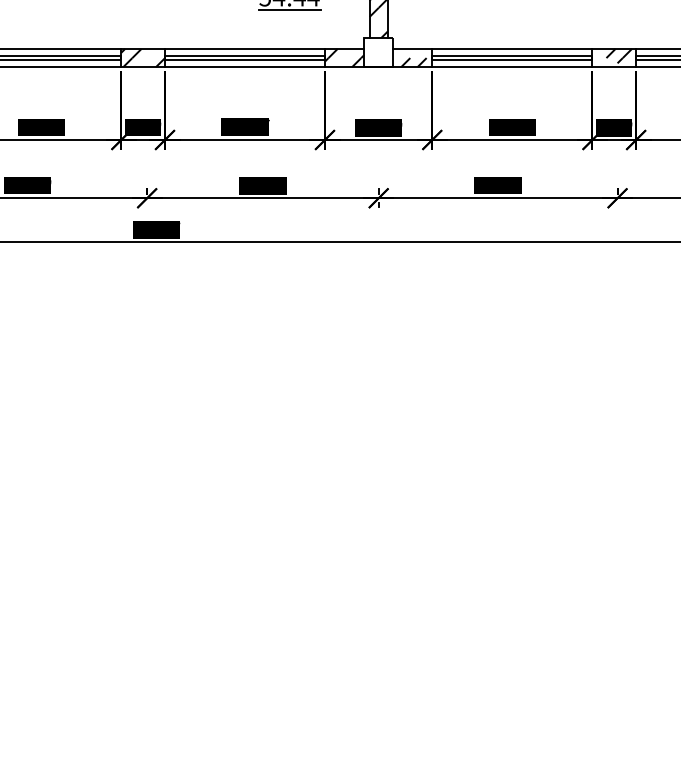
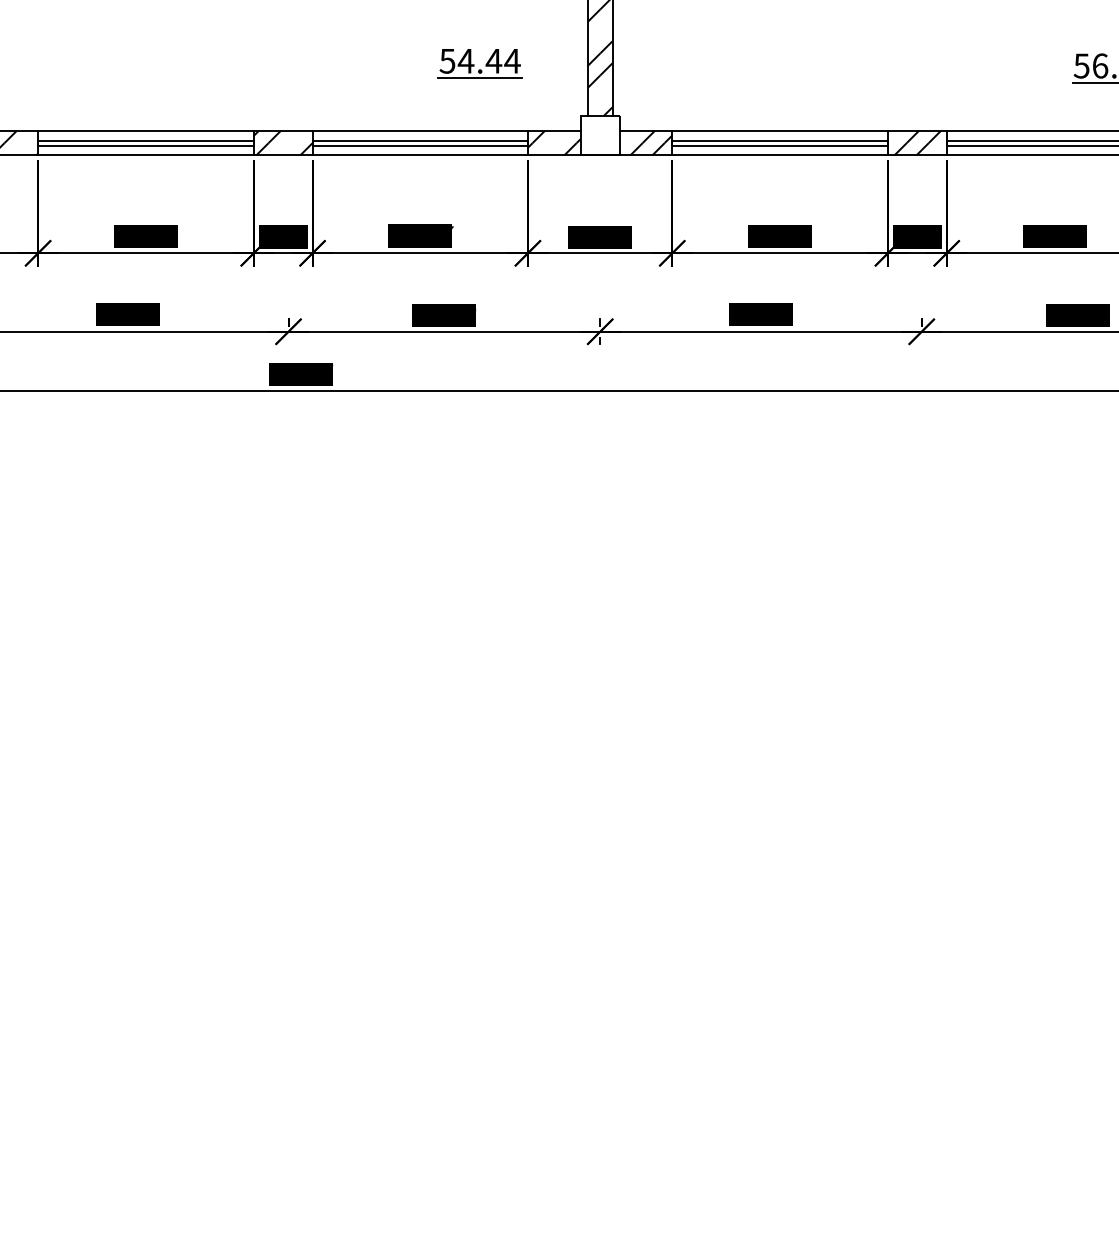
hatch: (421, 53) -> (657, 136), added
hatch: (606, 62) -> (907, 149), added

